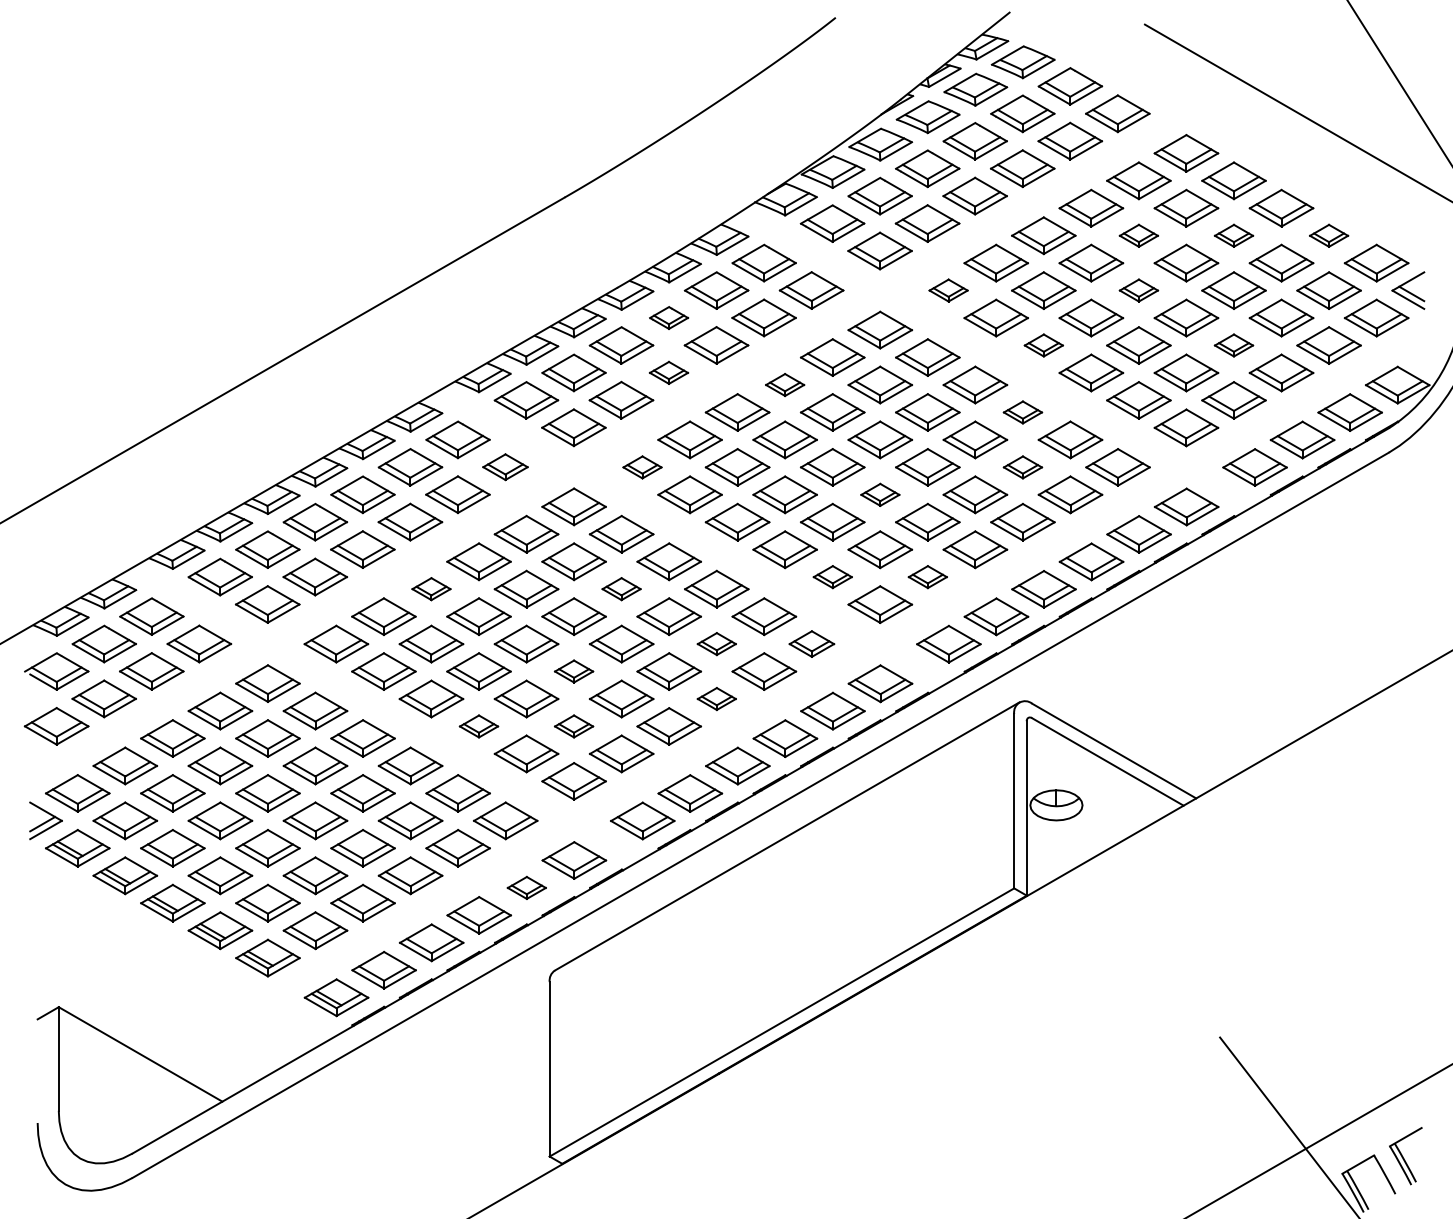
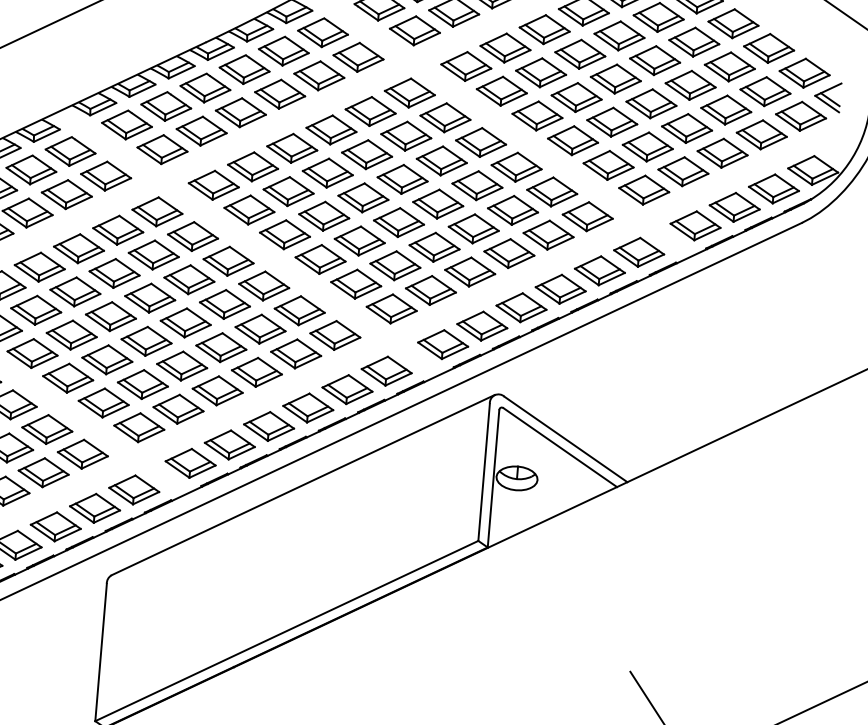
part: (1138, 235) -> (619, 35), size x1.67
part: (1233, 235) -> (693, 41), size x1.67
part: (1328, 235) -> (768, 48), size x1.67
part: (948, 290) -> (466, 66), size x1.67
part: (1138, 290) -> (615, 78), size x1.67
part: (668, 317) -> (244, 69), size x1.67
part: (1043, 345) -> (537, 115), size x1.67
part: (1233, 345) -> (686, 128), size x1.67
part: (668, 372) -> (240, 112), size x1.67
part: (784, 384) -> (330, 129), size x1.67
part: (1022, 412) -> (516, 167), size x1.67
part: (505, 466) -> (106, 175), size x1.43
part: (642, 467) -> (213, 185), size x1.67
part: (1022, 467) -> (512, 210), size x1.67
part: (880, 494) -> (399, 222), size x1.67
part: (832, 576) -> (356, 283), size x1.67
part: (927, 576) -> (430, 289), size x1.67
part: (431, 588) -> (39, 266), size x1.67
part: (621, 588) -> (189, 279), size x1.67
part: (716, 643) -> (260, 328), size x1.67
part: (811, 643) -> (335, 334), size x1.43
part: (573, 671) -> (146, 341), size x1.67
part: (716, 698) -> (256, 371), size x1.67
part: (478, 726) -> (67, 378), size x1.67
part: (573, 726) -> (142, 384), size x1.67
part: (526, 887) -> (94, 508), size x1.67

